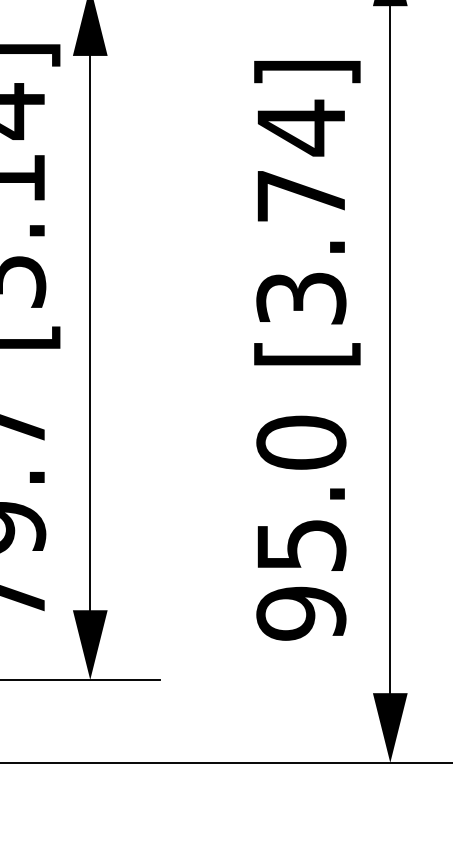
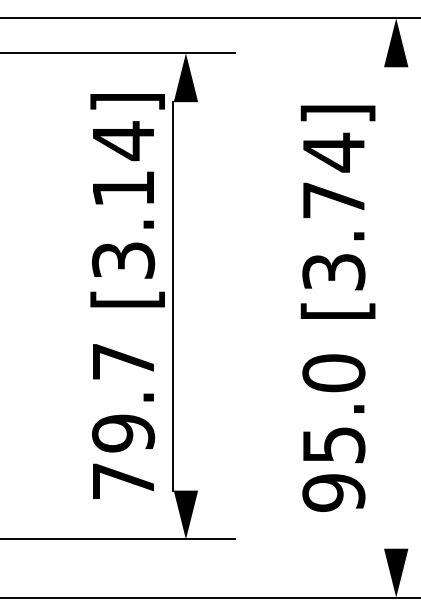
line: (89, 333) -> (172, 296), moved
line: (390, 348) -> (396, 307), removed

